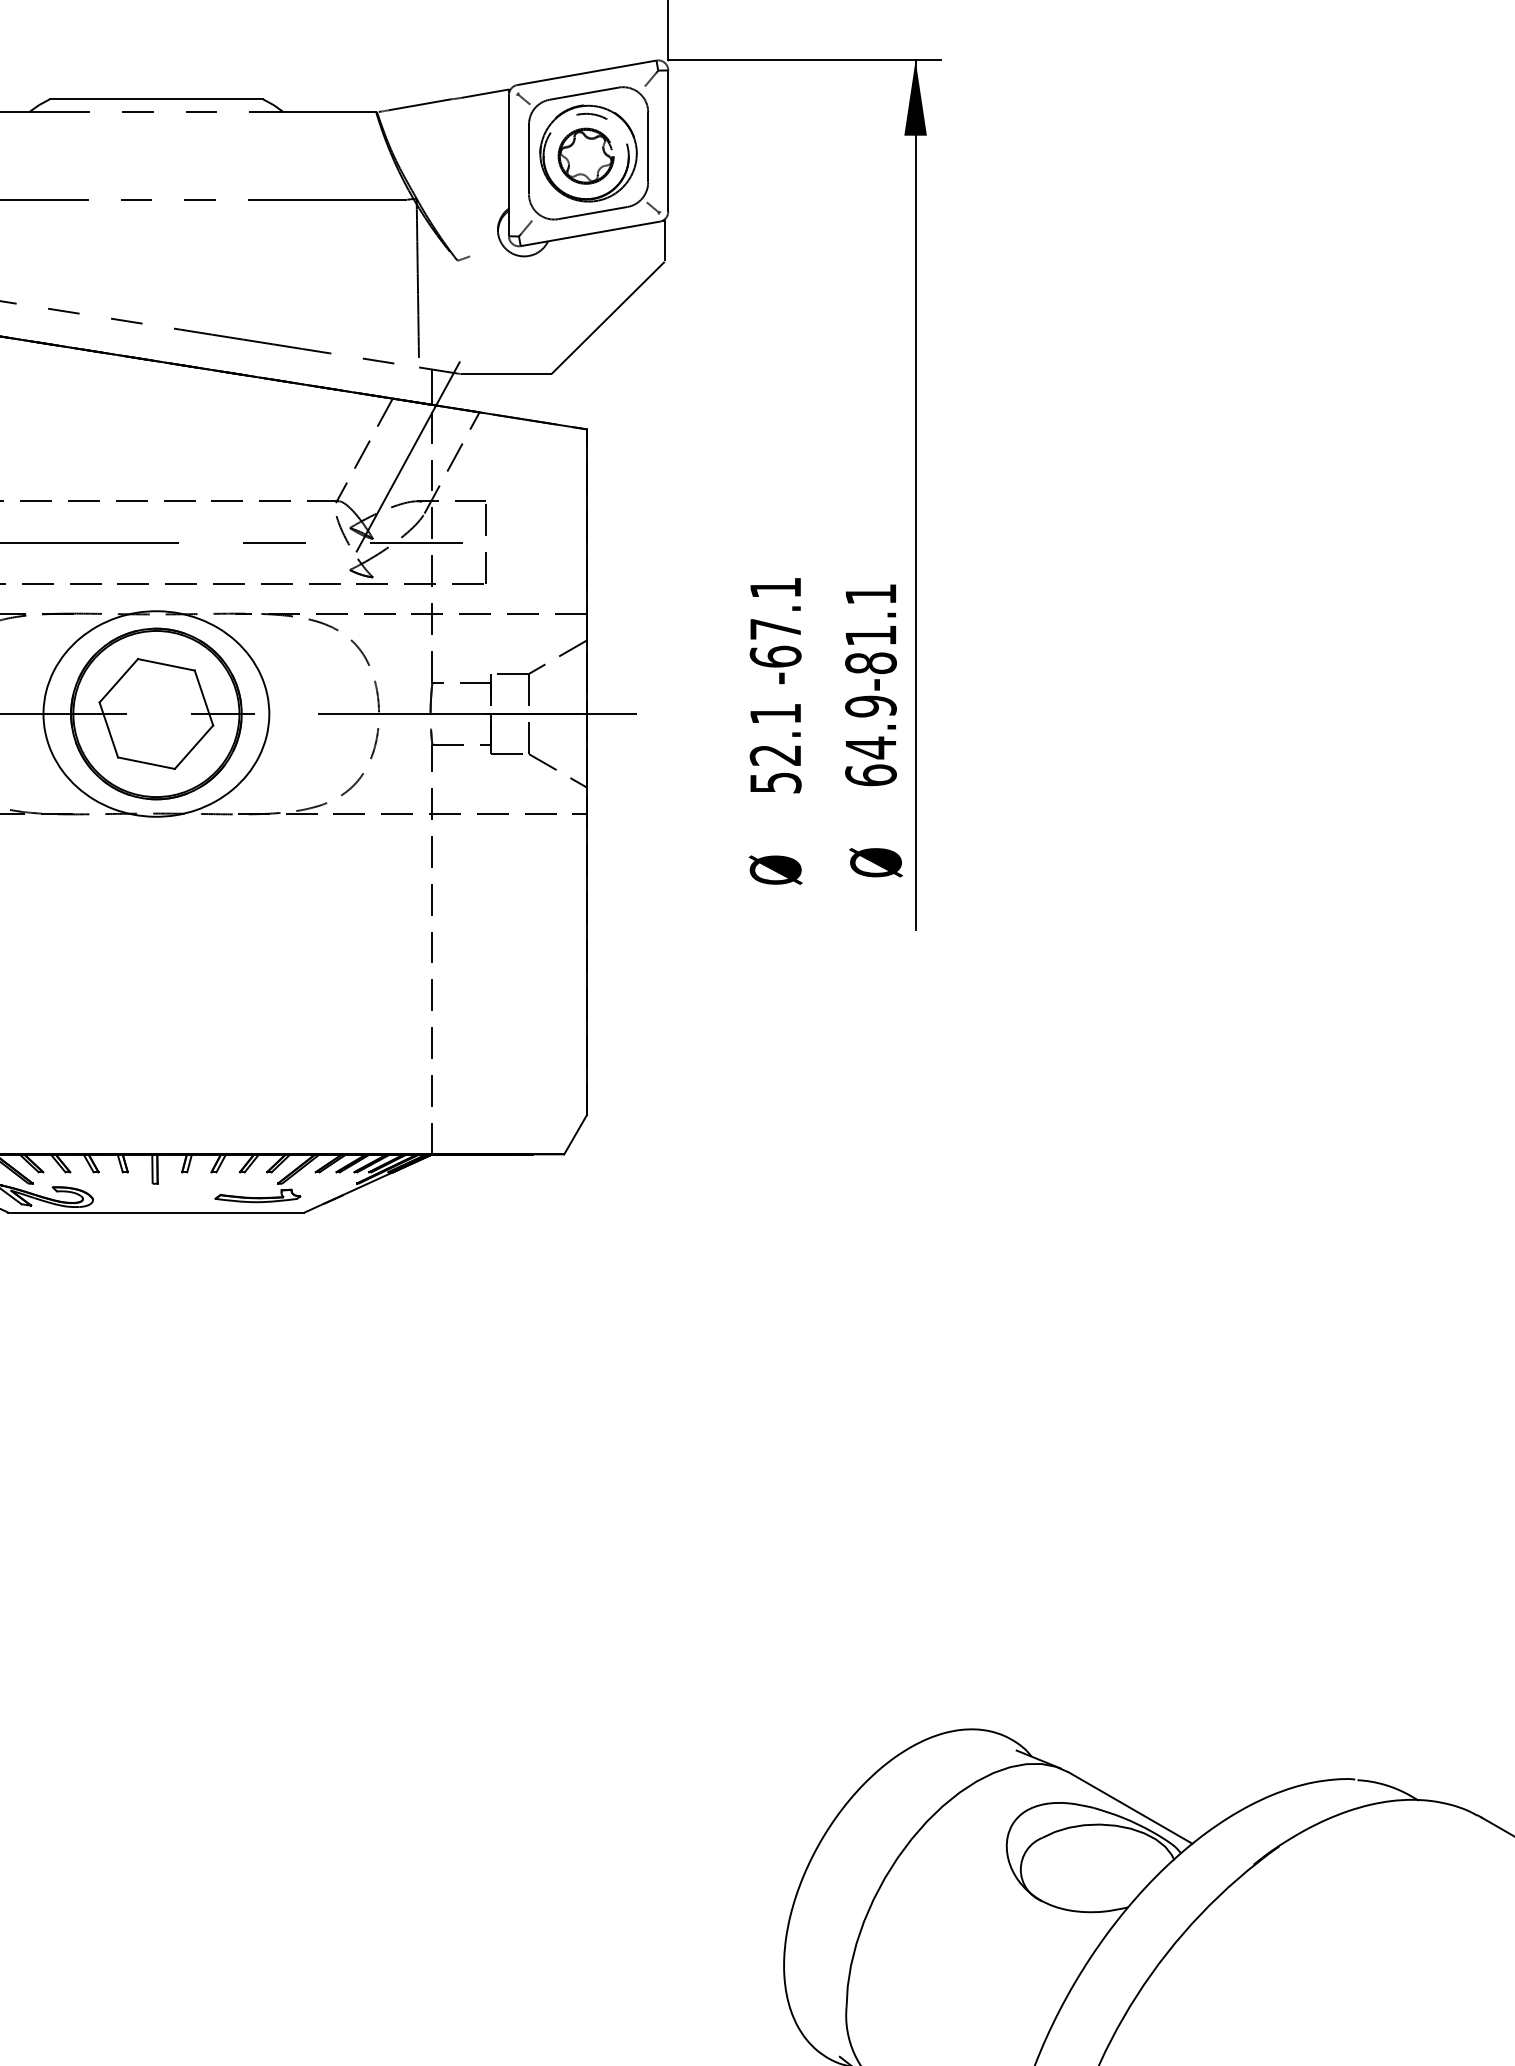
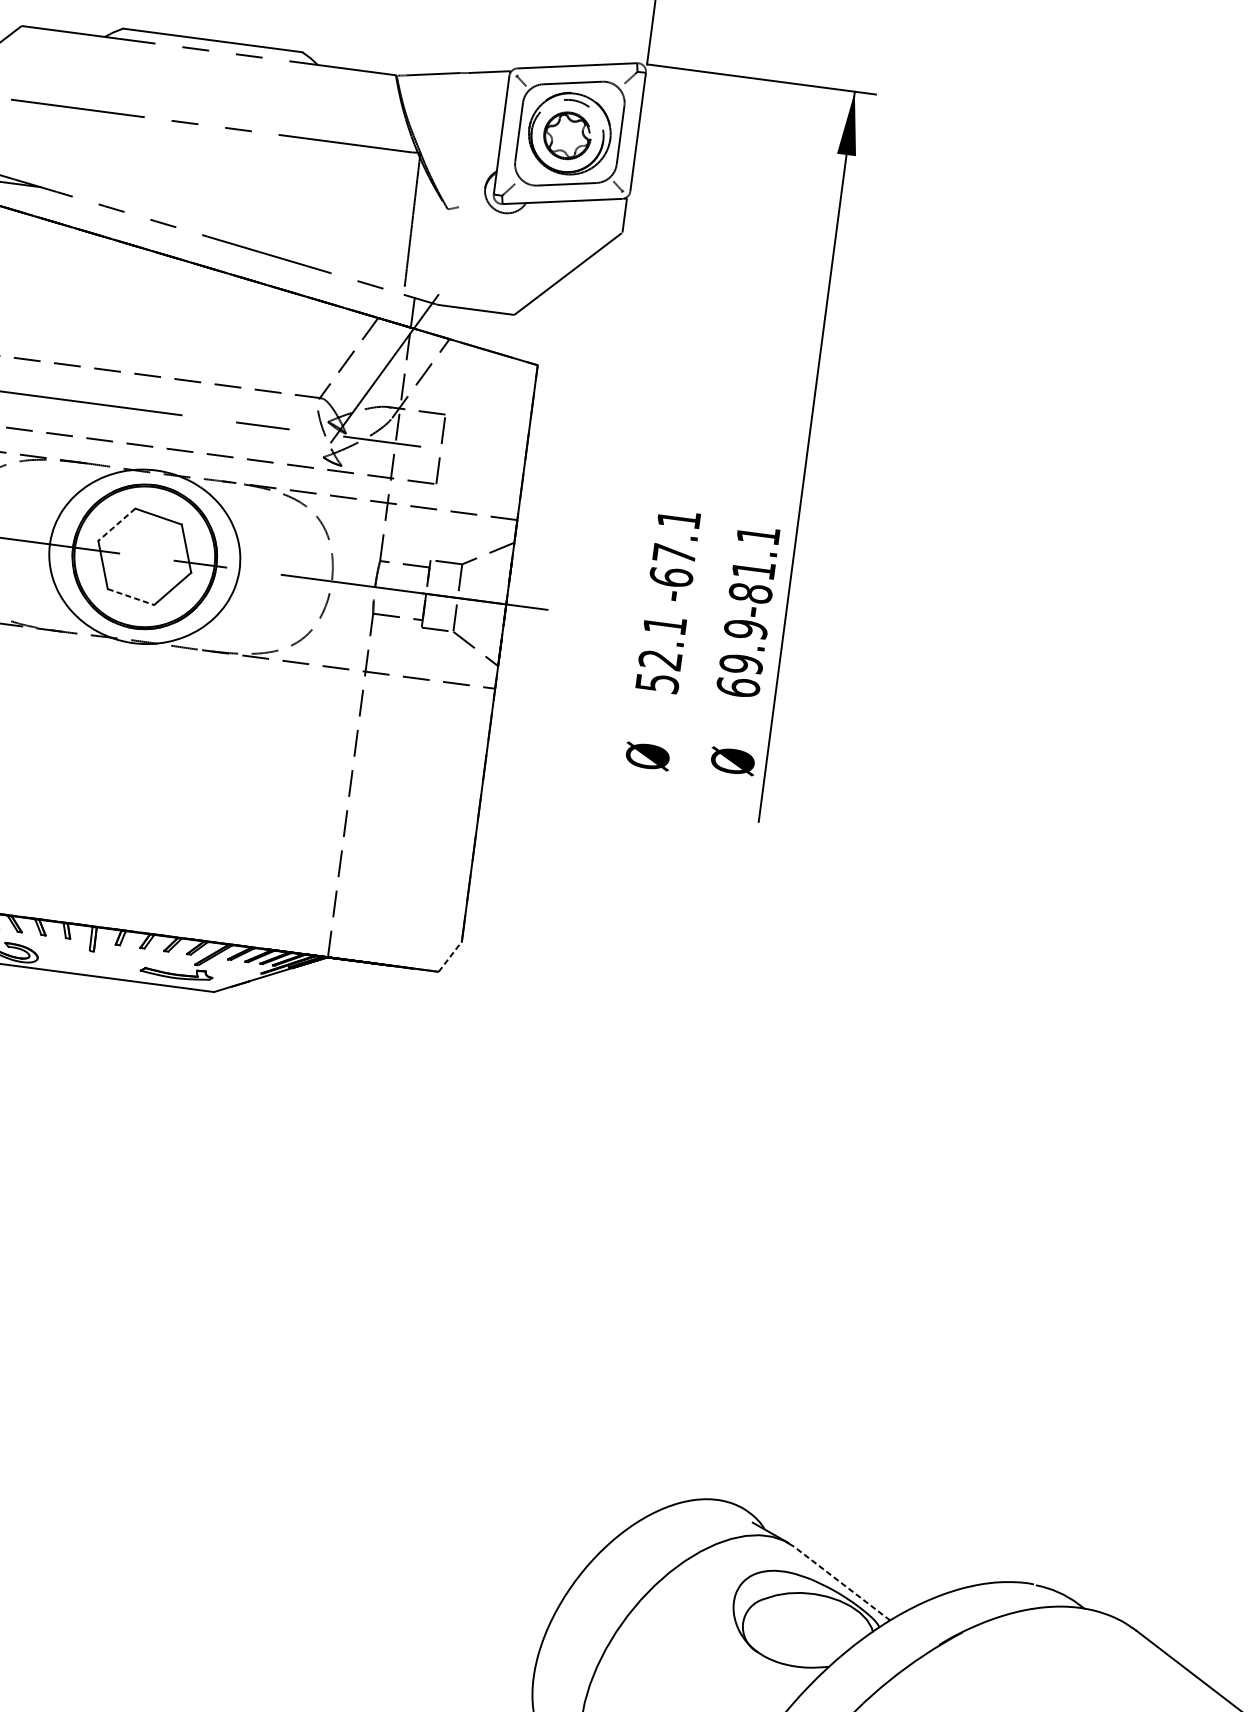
line: (118, 680) -> (116, 524), solid -> dashed
text: (870, 747) -> (740, 663), 64.9-81.1 -> 69.9-81.1
line: (146, 763) -> (131, 597), solid -> dashed
line: (575, 1134) -> (450, 956), solid -> dashed
line: (1130, 1808) -> (842, 1583), solid -> dashed

